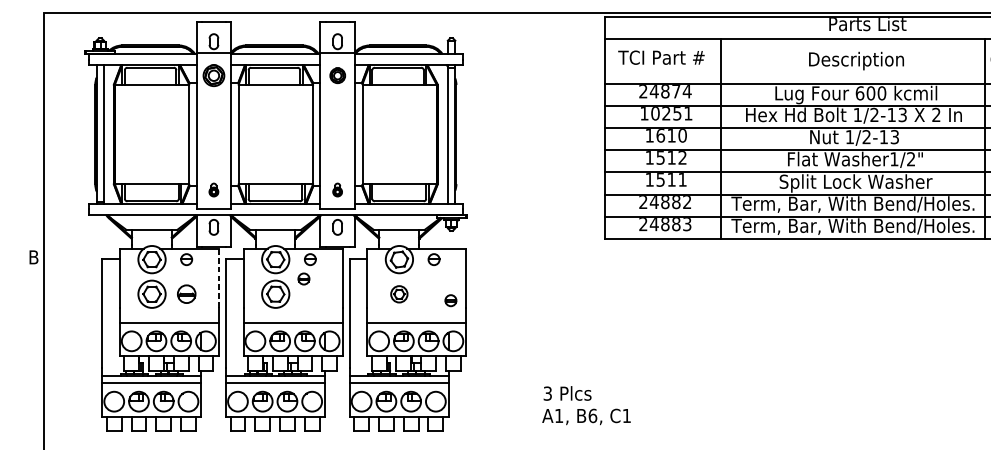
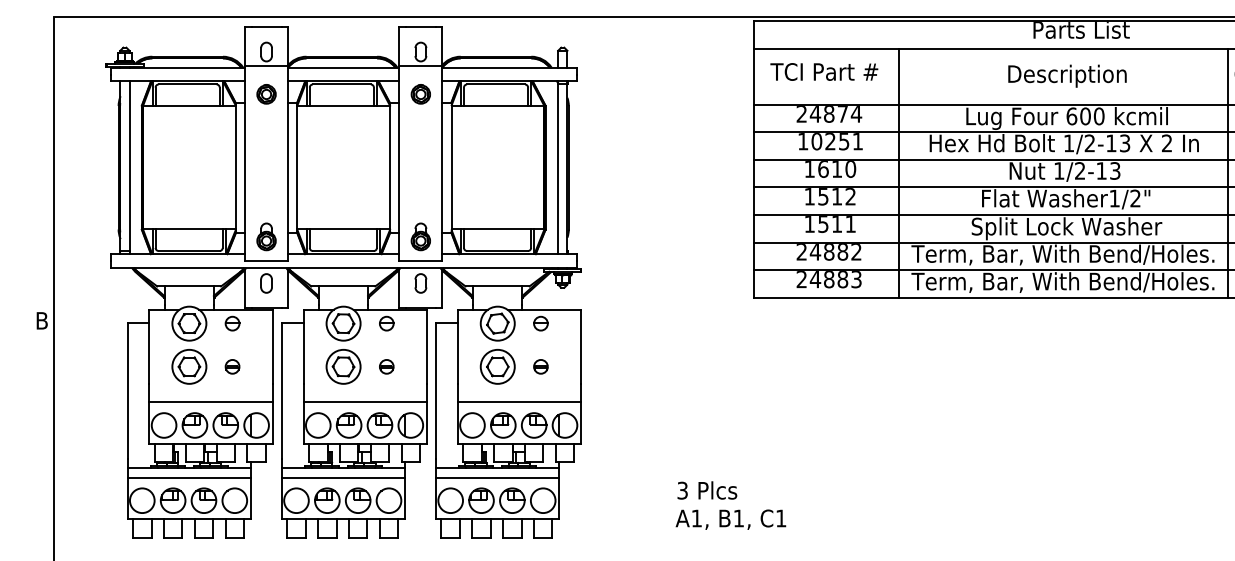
part: (213, 75) -> (266, 94), size x0.71
part: (213, 189) -> (266, 236), size x1.67
part: (337, 189) -> (420, 236), size x1.67
line: (218, 277) -> (272, 346), dashed -> solid
part: (303, 278) -> (386, 366), moved
part: (186, 293) -> (232, 366), size x0.62
part: (399, 293) -> (497, 366), size x1.67
part: (450, 300) -> (540, 366), moved
text: (592, 415) -> (738, 518), B6, -> B1,

